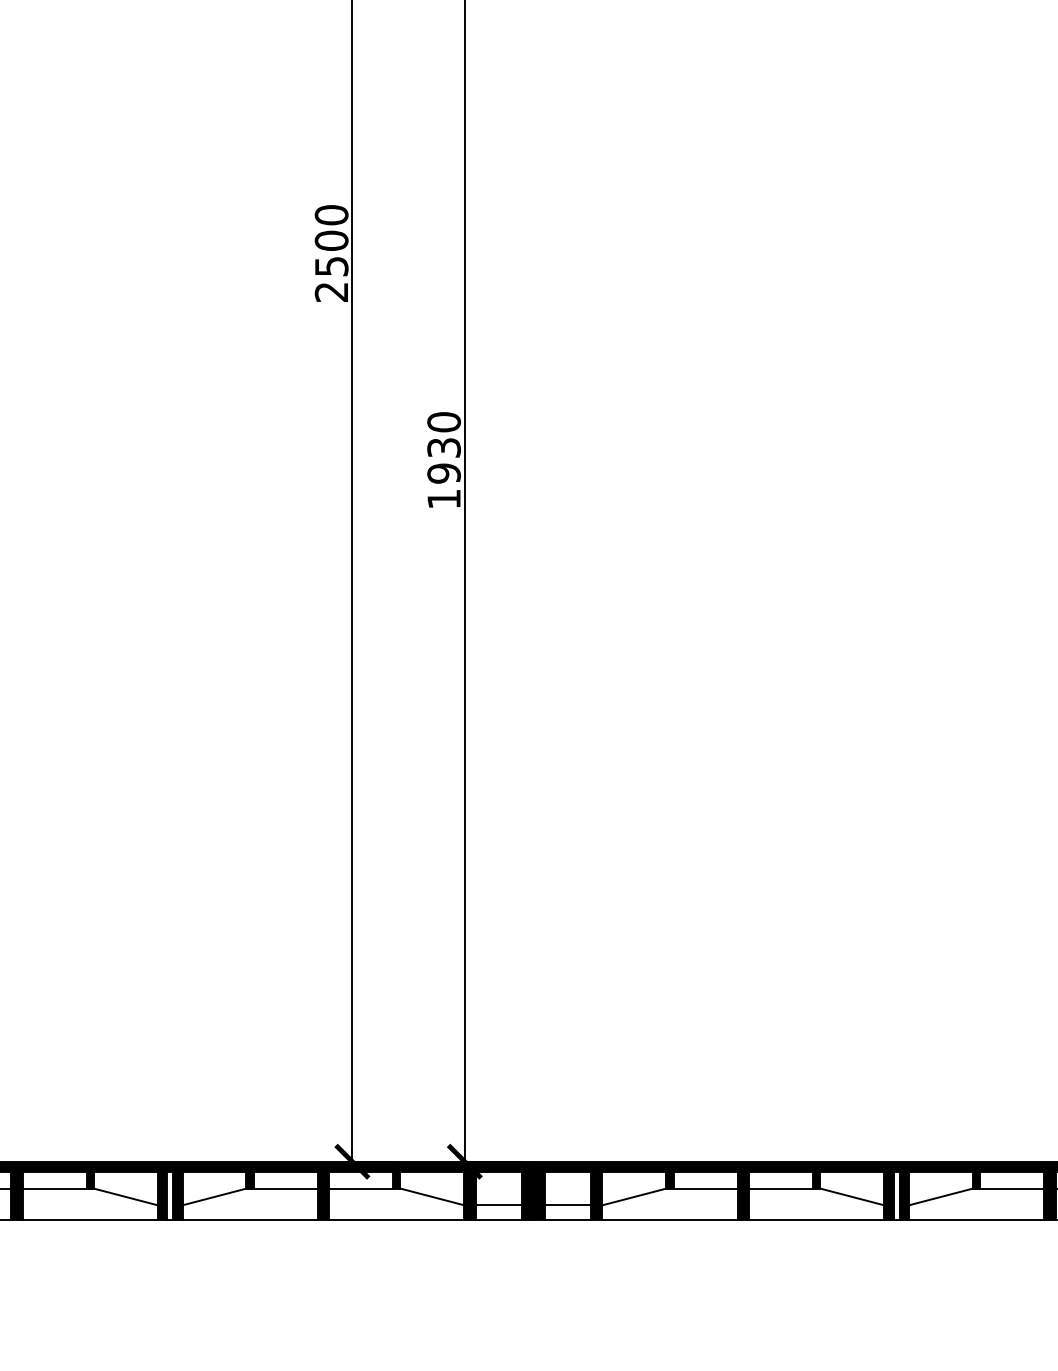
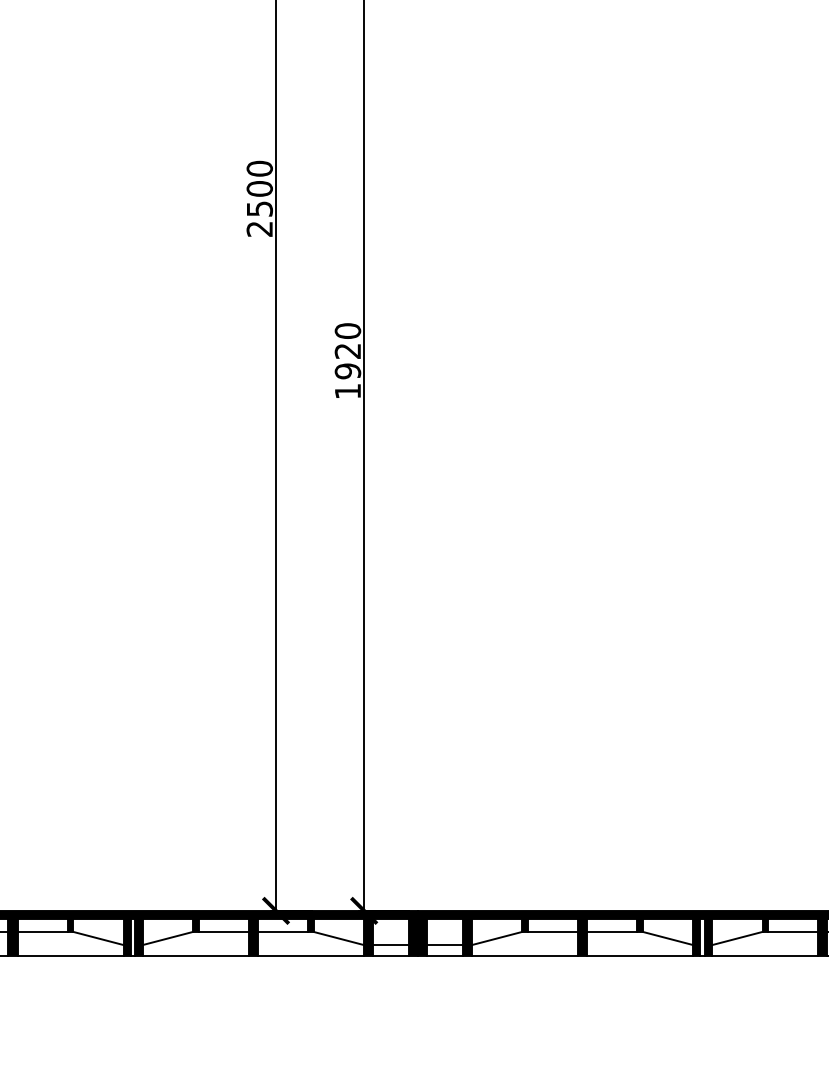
text: (443, 447) -> (347, 350), 1930 -> 1920

